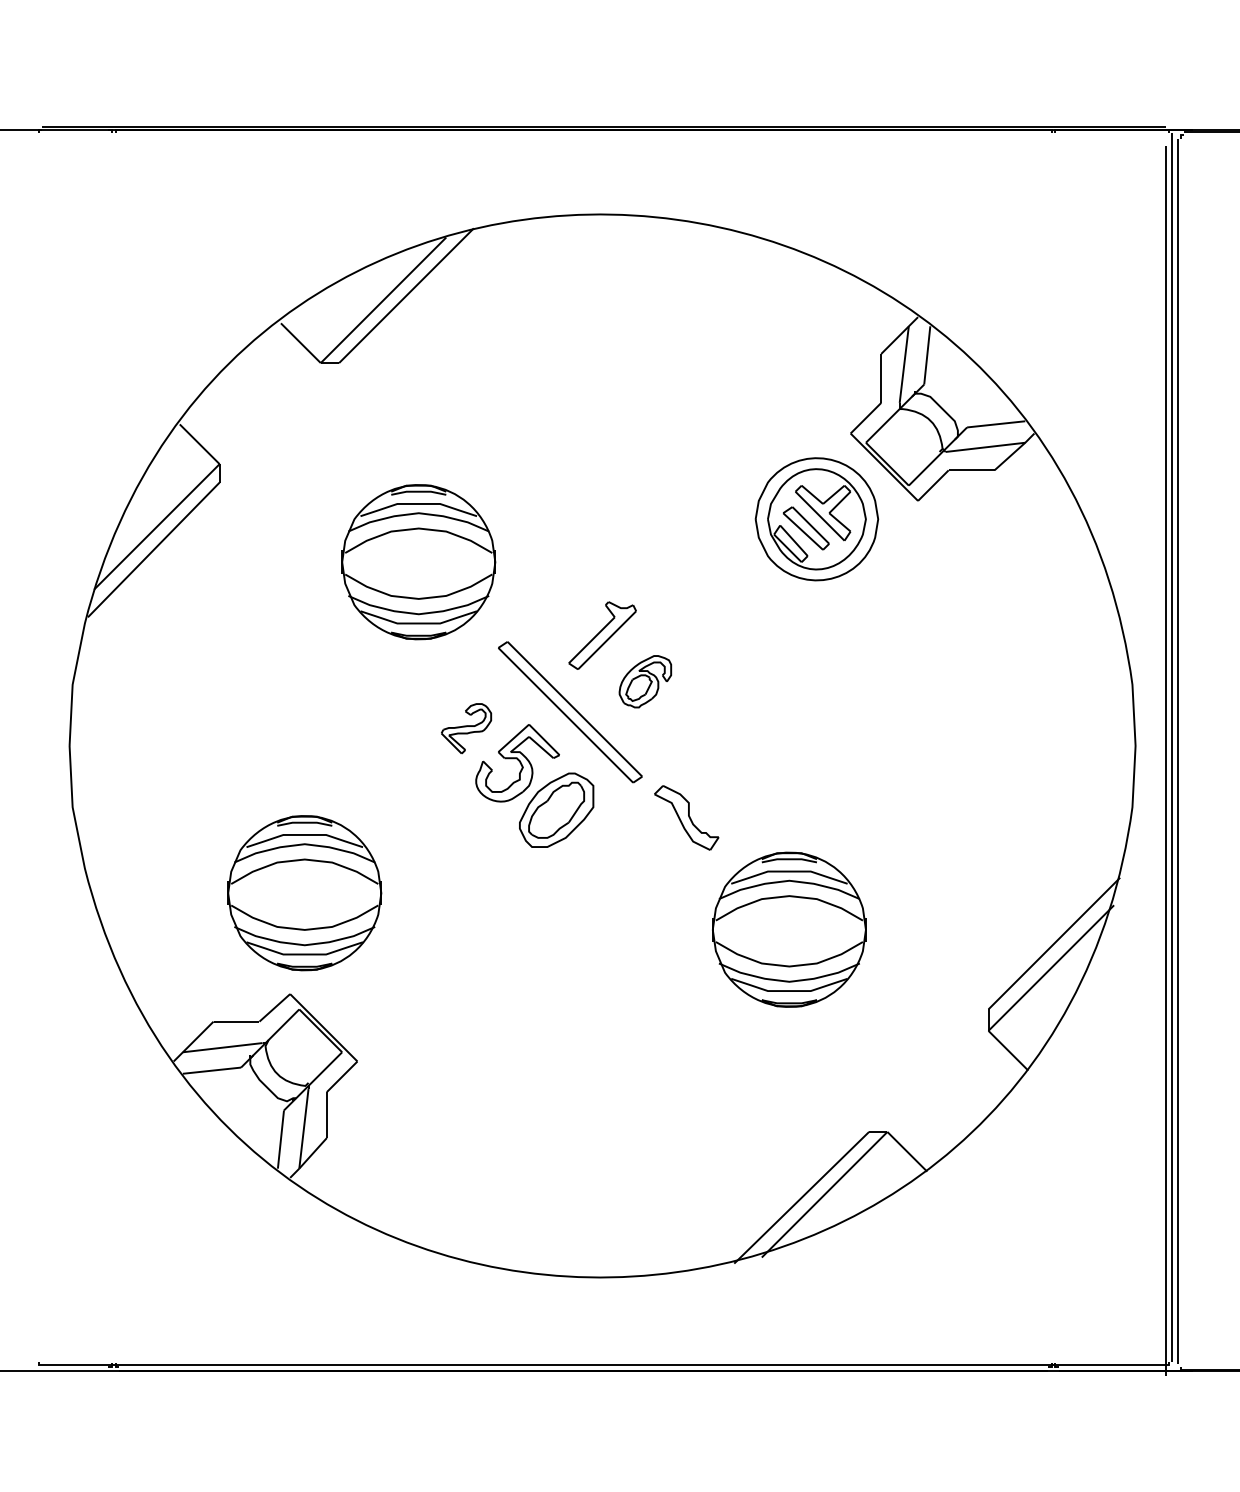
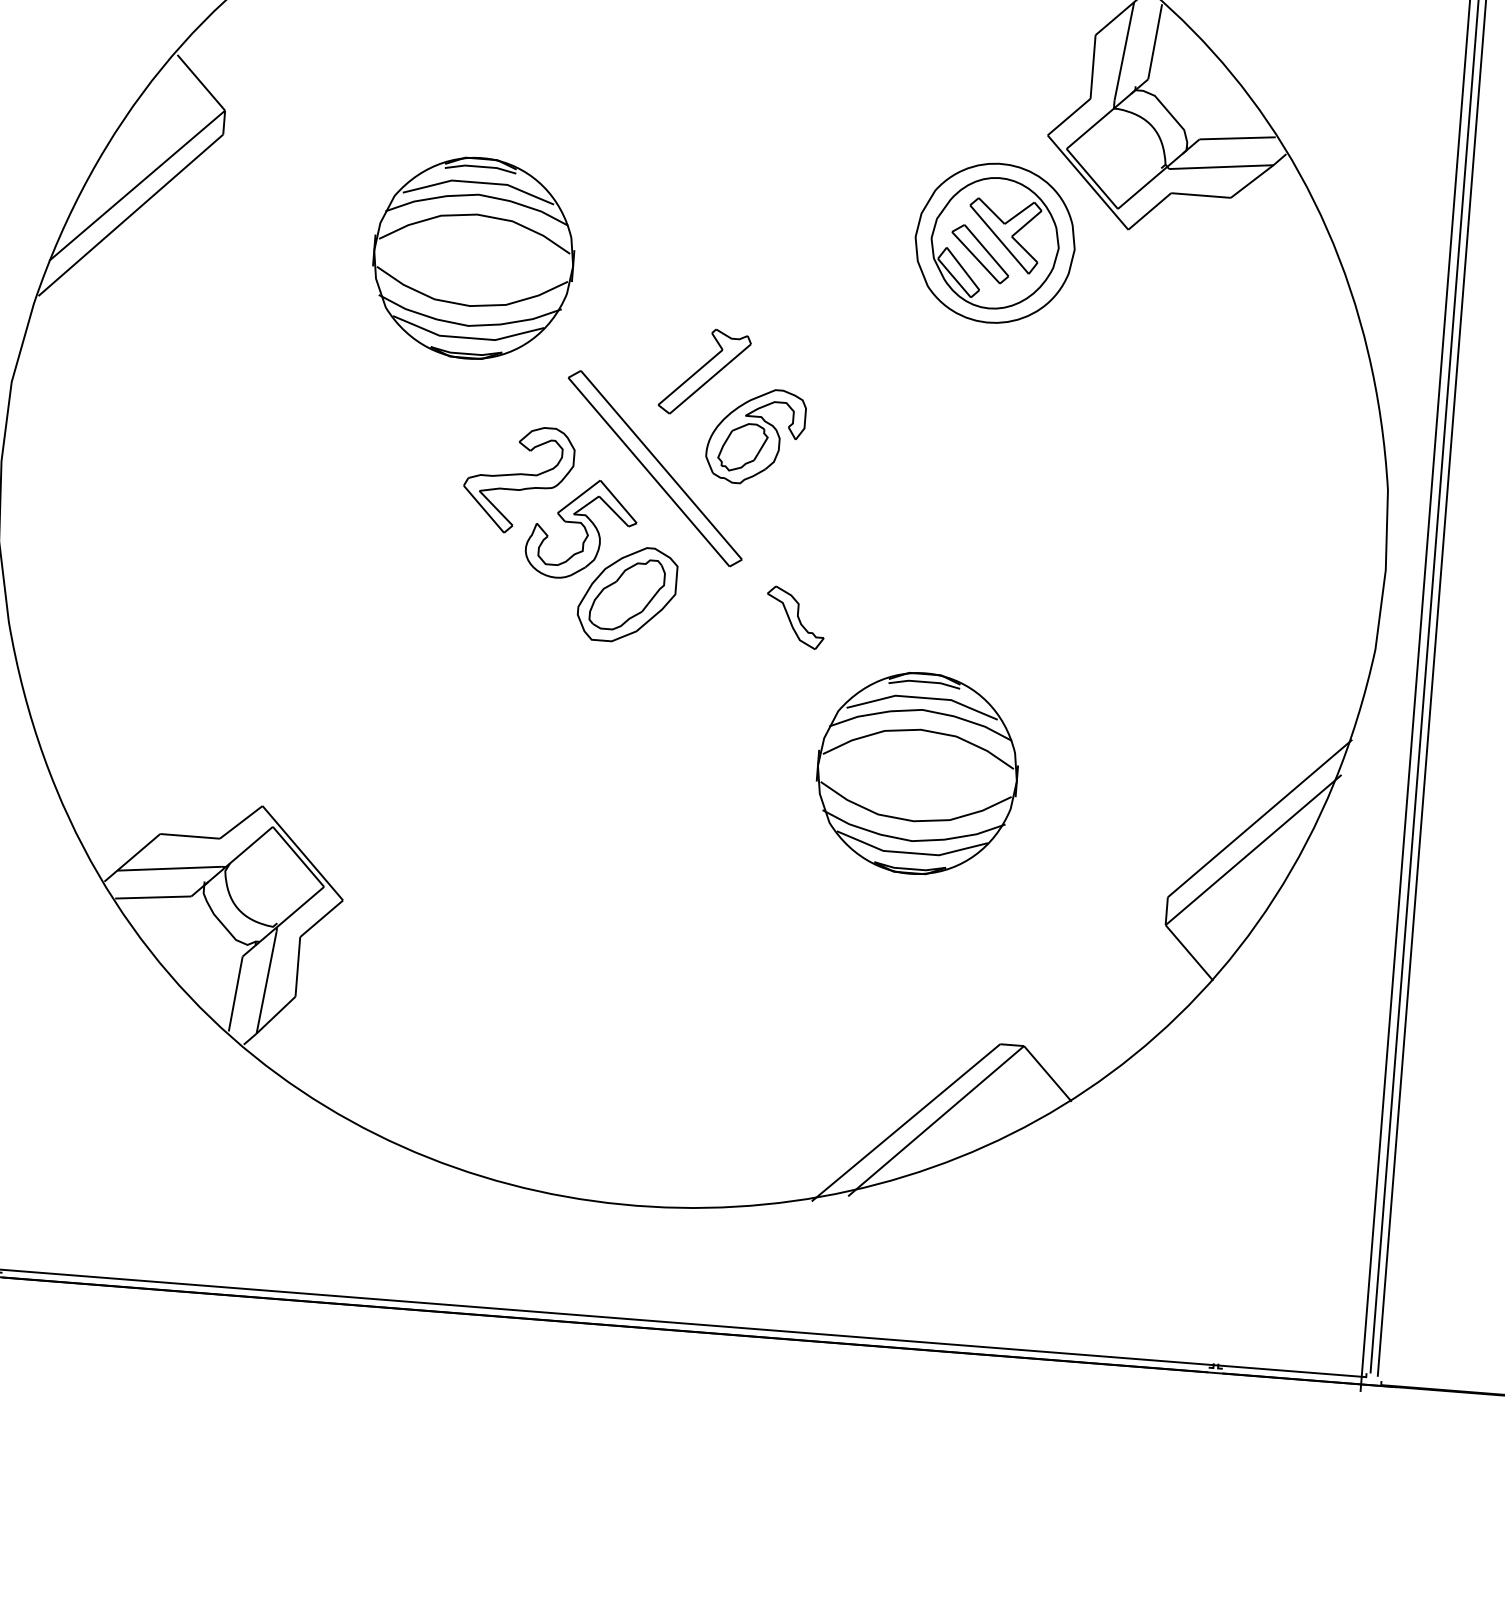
part: (645, 681) -> (755, 436), size x1.43
part: (466, 728) -> (518, 479), size x1.67
part: (686, 817) -> (795, 617), size x0.71
part: (304, 893) -> (291, 676), removed

